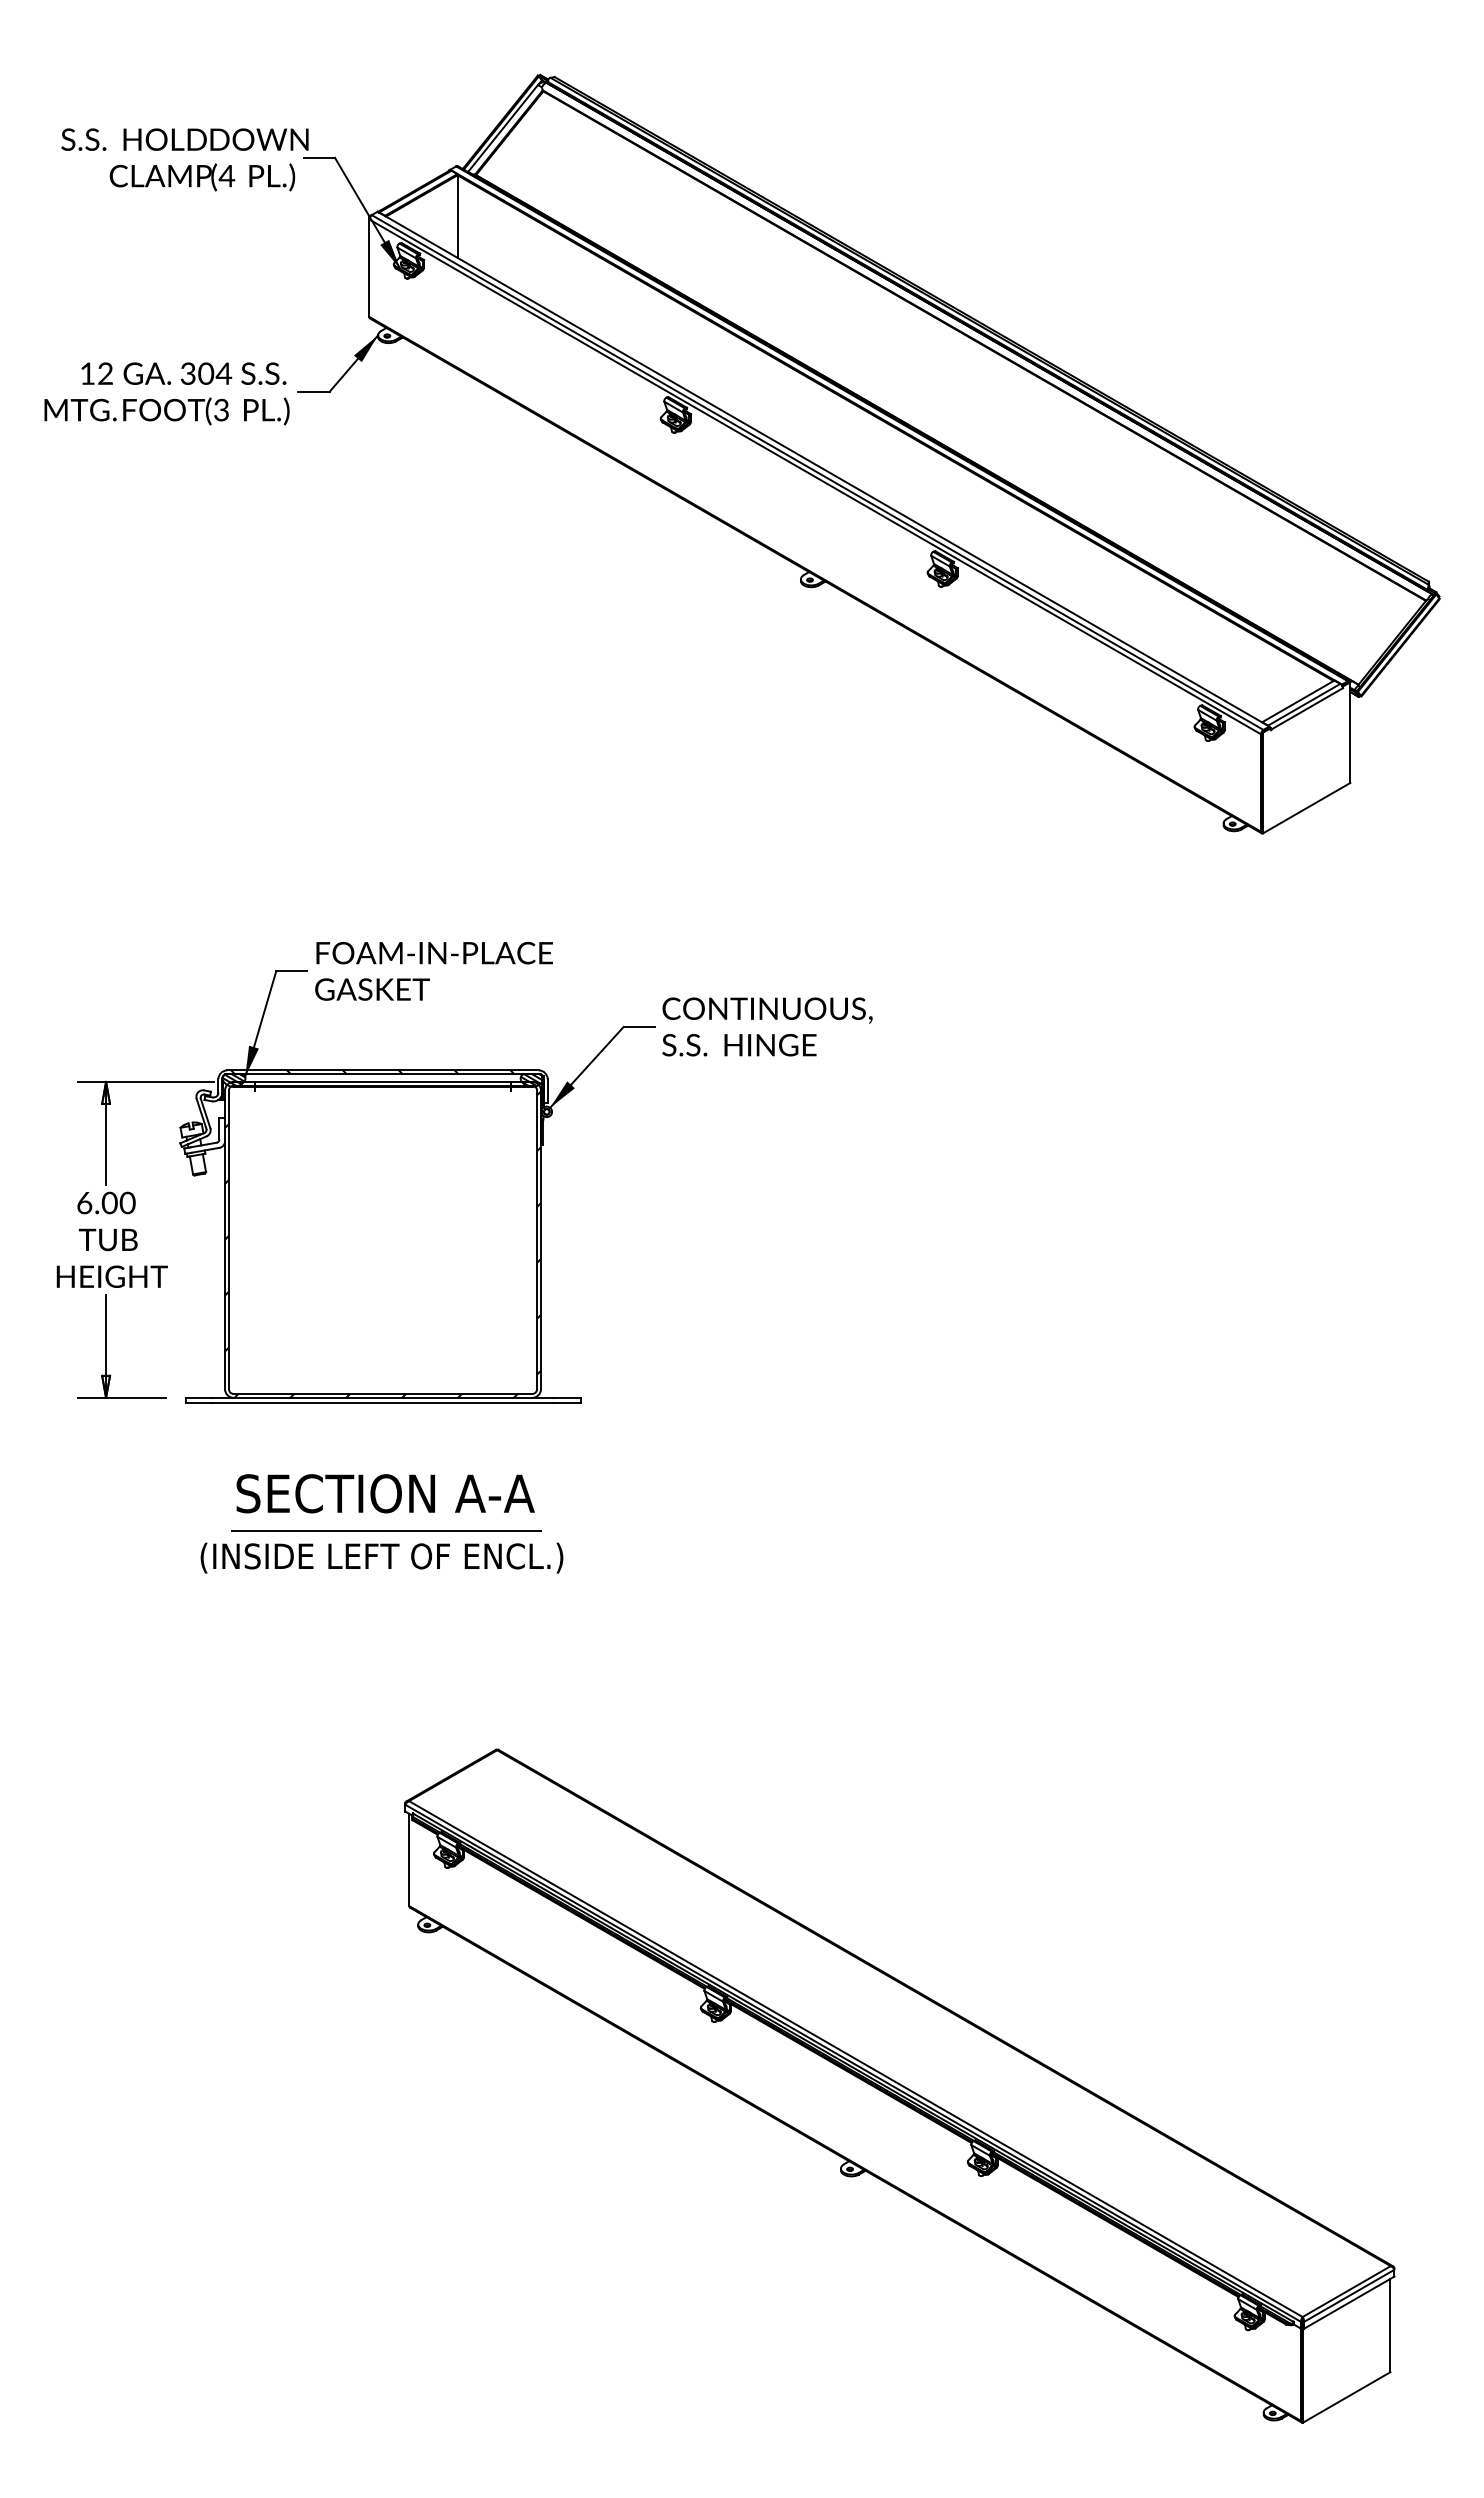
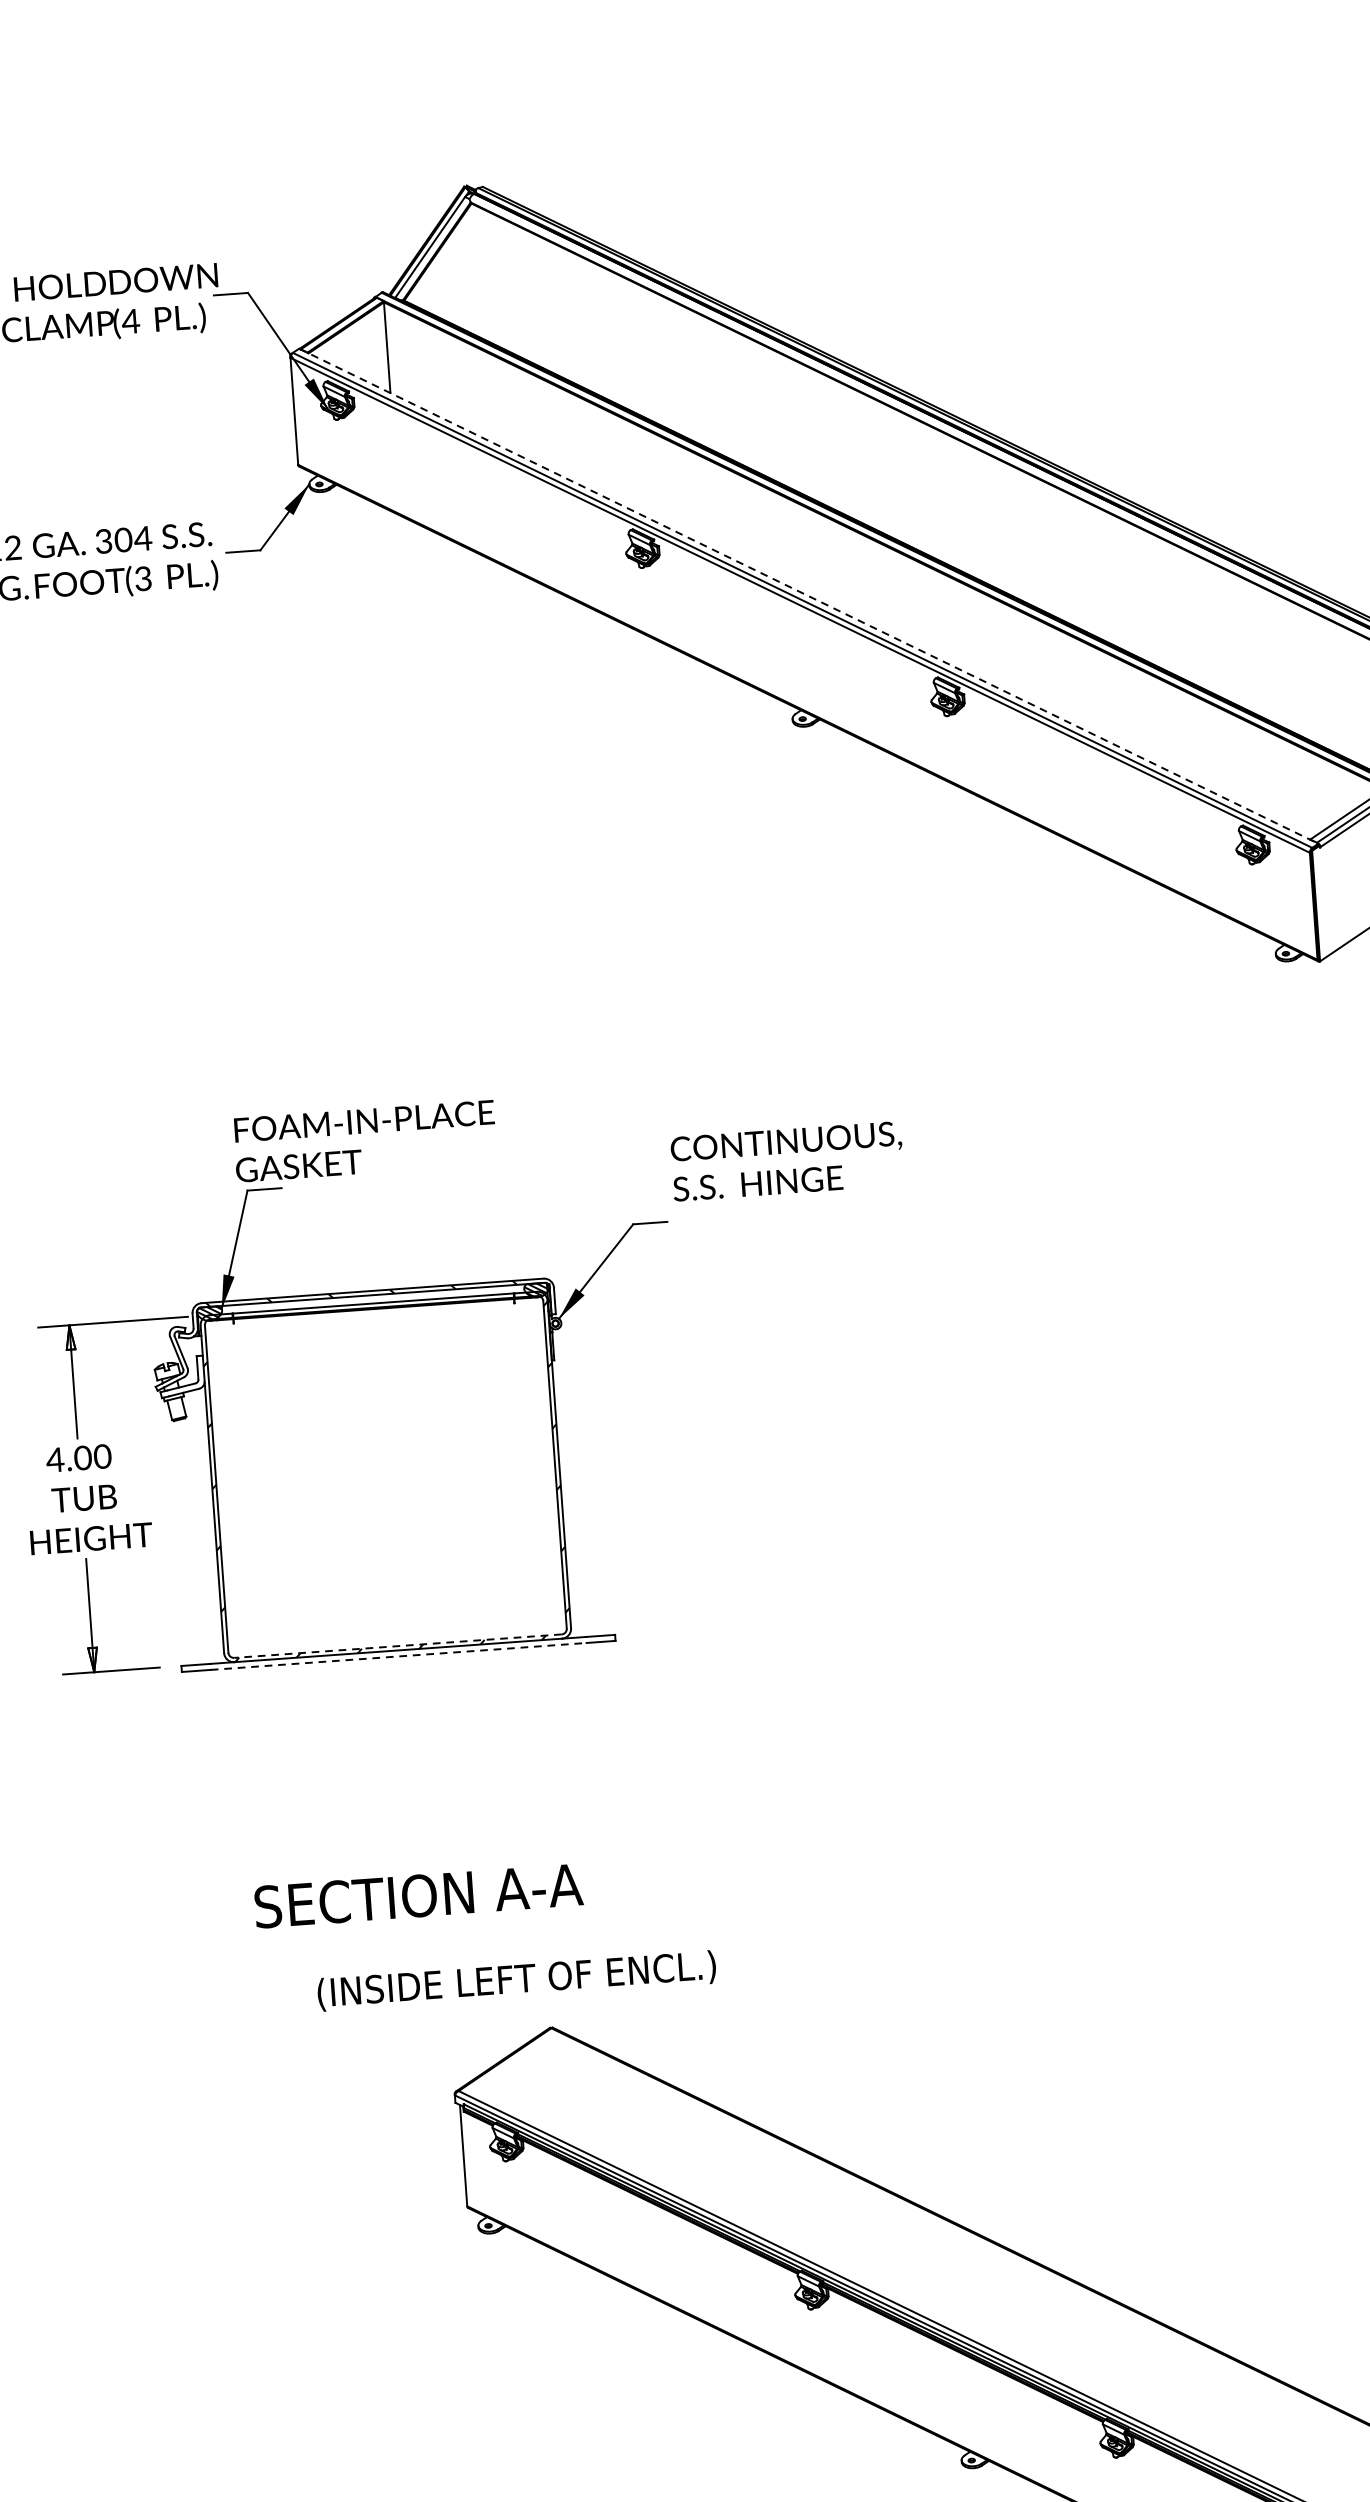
line: (823, 469) -> (808, 596), solid -> dashed
text: (433, 970) -> (364, 1140), moved
text: (767, 1026) -> (787, 1160), moved
text: (84, 1203) -> (55, 1460), 6.00 -> 4.00
line: (382, 1393) -> (397, 1645), solid -> dashed
line: (383, 1403) -> (399, 1656), solid -> dashed
text: (385, 1493) -> (418, 1895), moved
line: (386, 1531) -> (412, 1796), removed
text: (381, 1557) -> (516, 1980), moved

